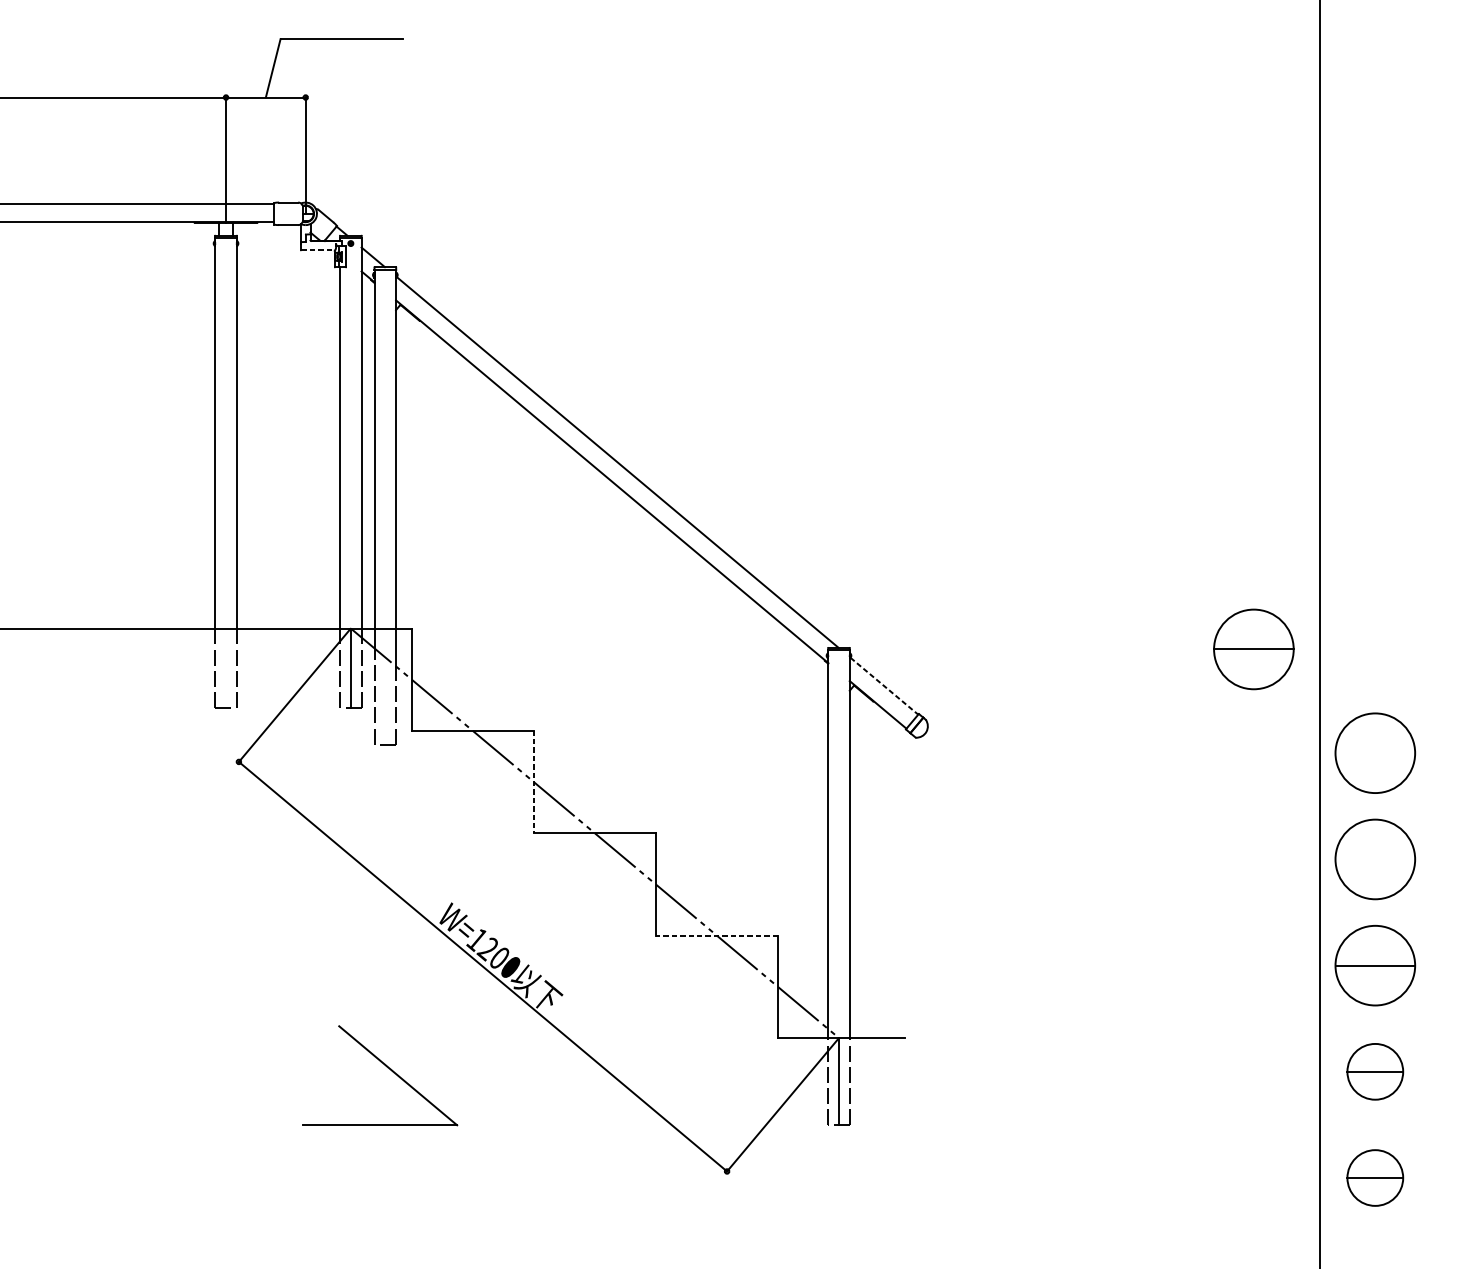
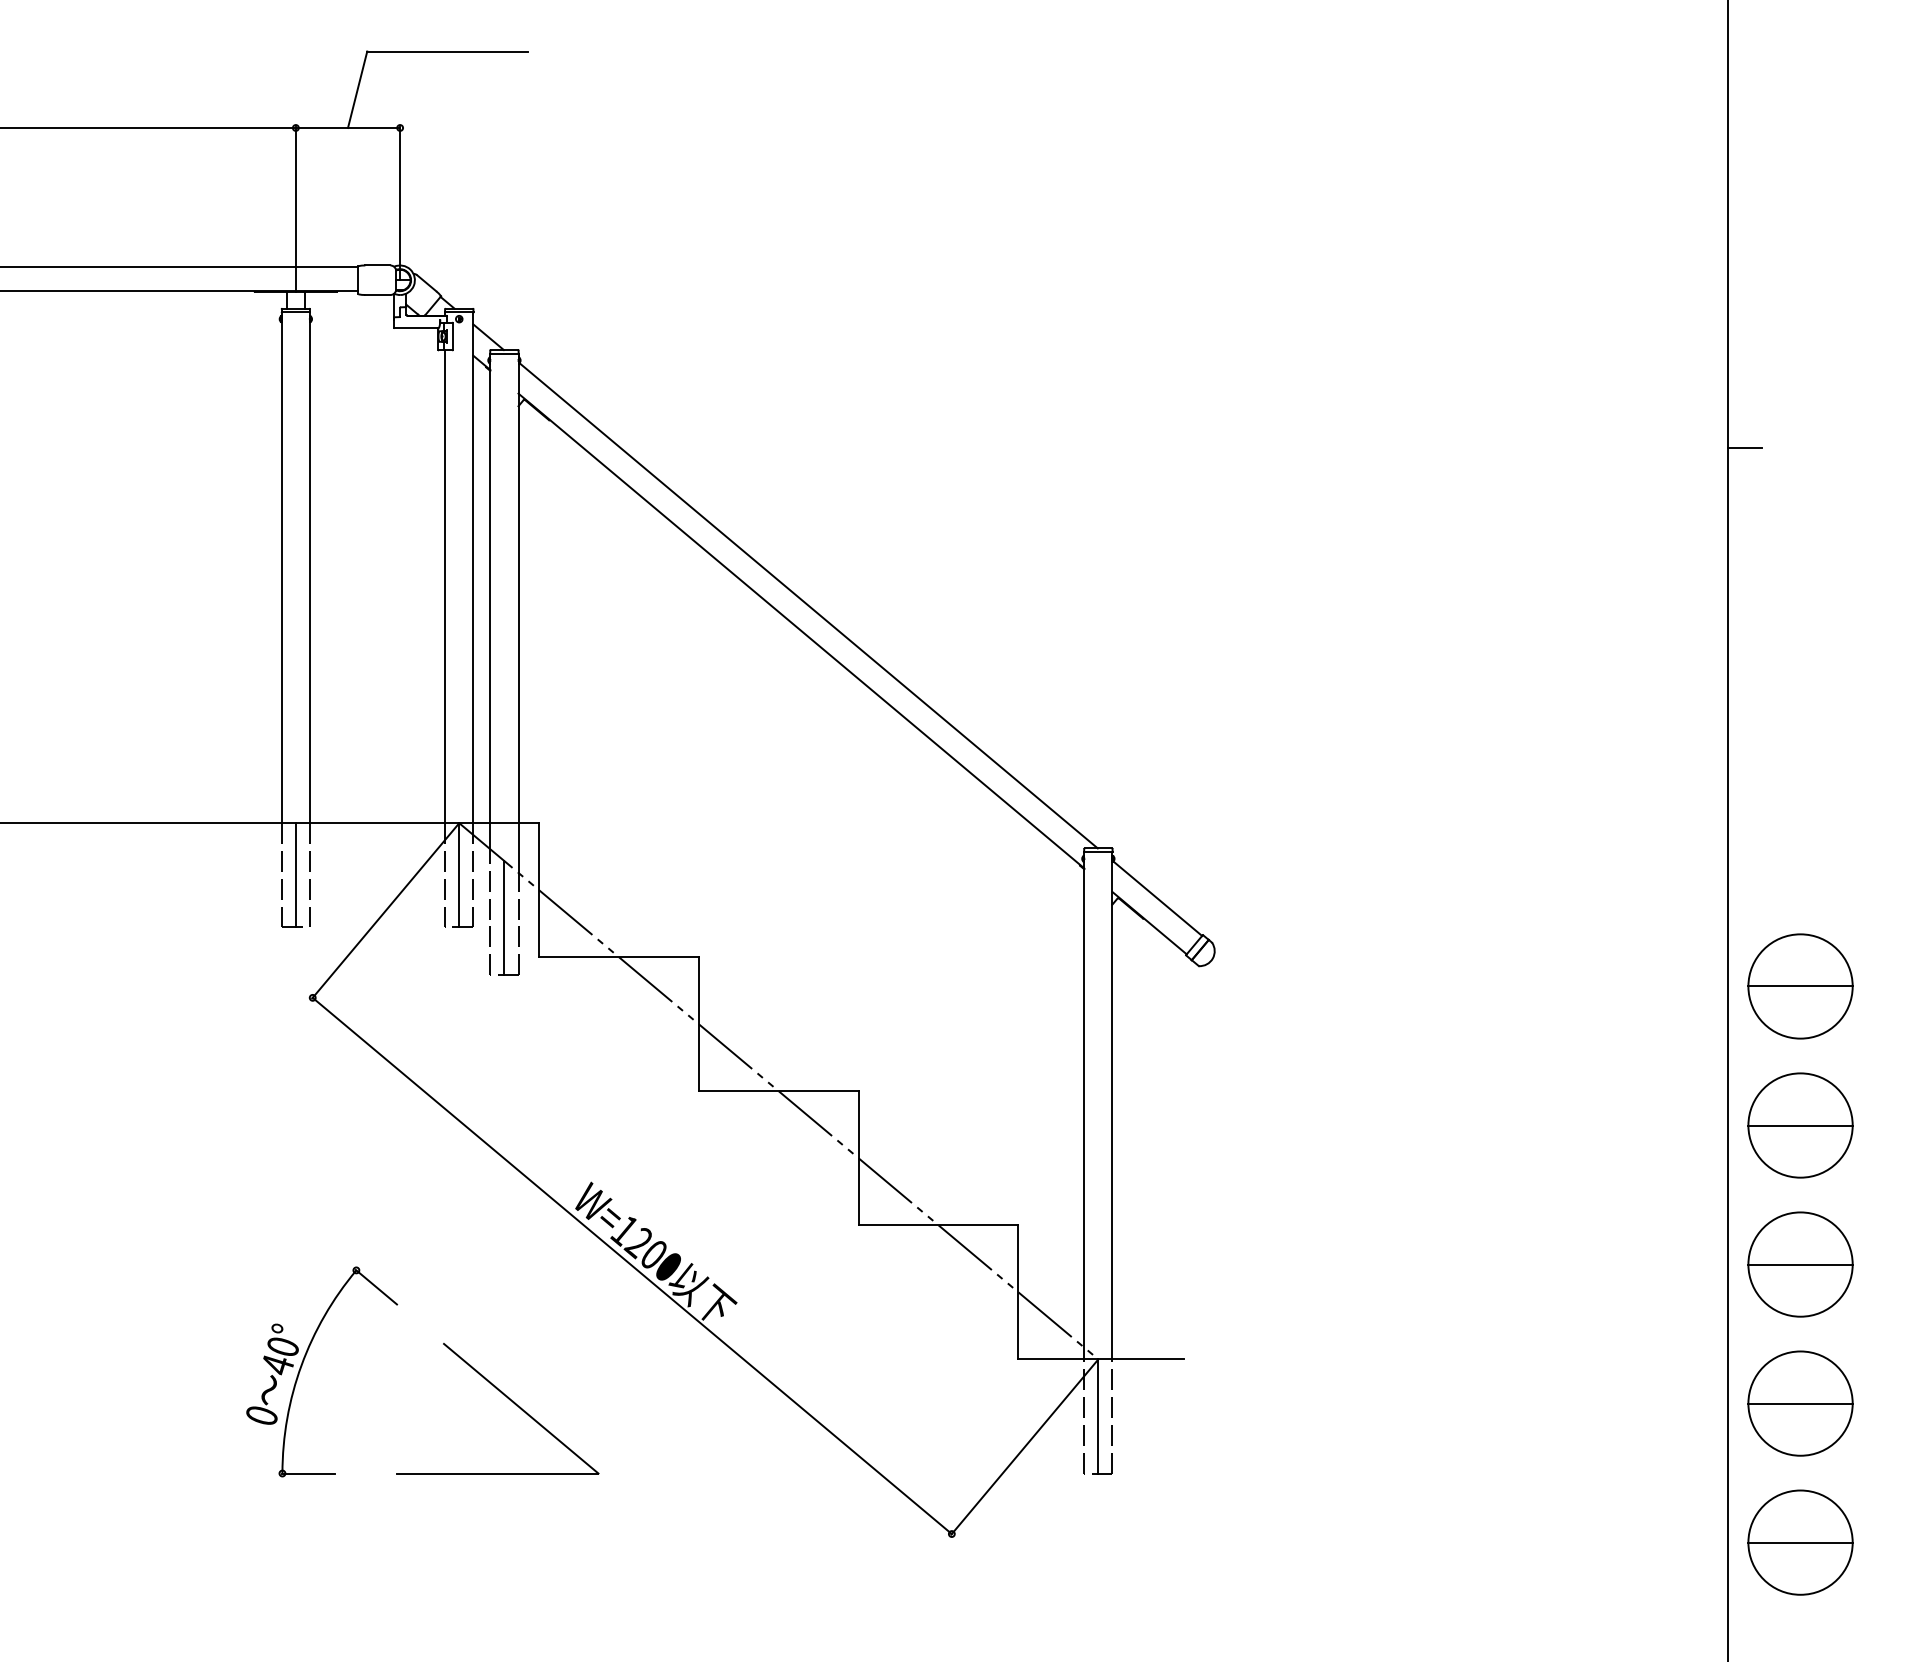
line: (318, 250) -> (416, 328), dashed -> solid
line: (1332, 341) -> (1744, 447), added
part: (1253, 649) -> (1641, 850), removed
line: (225, 668) -> (295, 875), added
line: (884, 686) -> (1157, 898), dashed -> solid
line: (385, 701) -> (504, 918), added
line: (1375, 753) -> (1800, 986), added
line: (533, 782) -> (698, 1024), dashed -> solid
line: (1375, 859) -> (1800, 1125), added
line: (716, 935) -> (938, 1225), dashed -> solid
part: (231, 1041) -> (303, 1363), added
part: (1375, 1071) -> (1800, 1403), size x1.43
part: (1375, 1177) -> (1800, 1542), size x1.43

